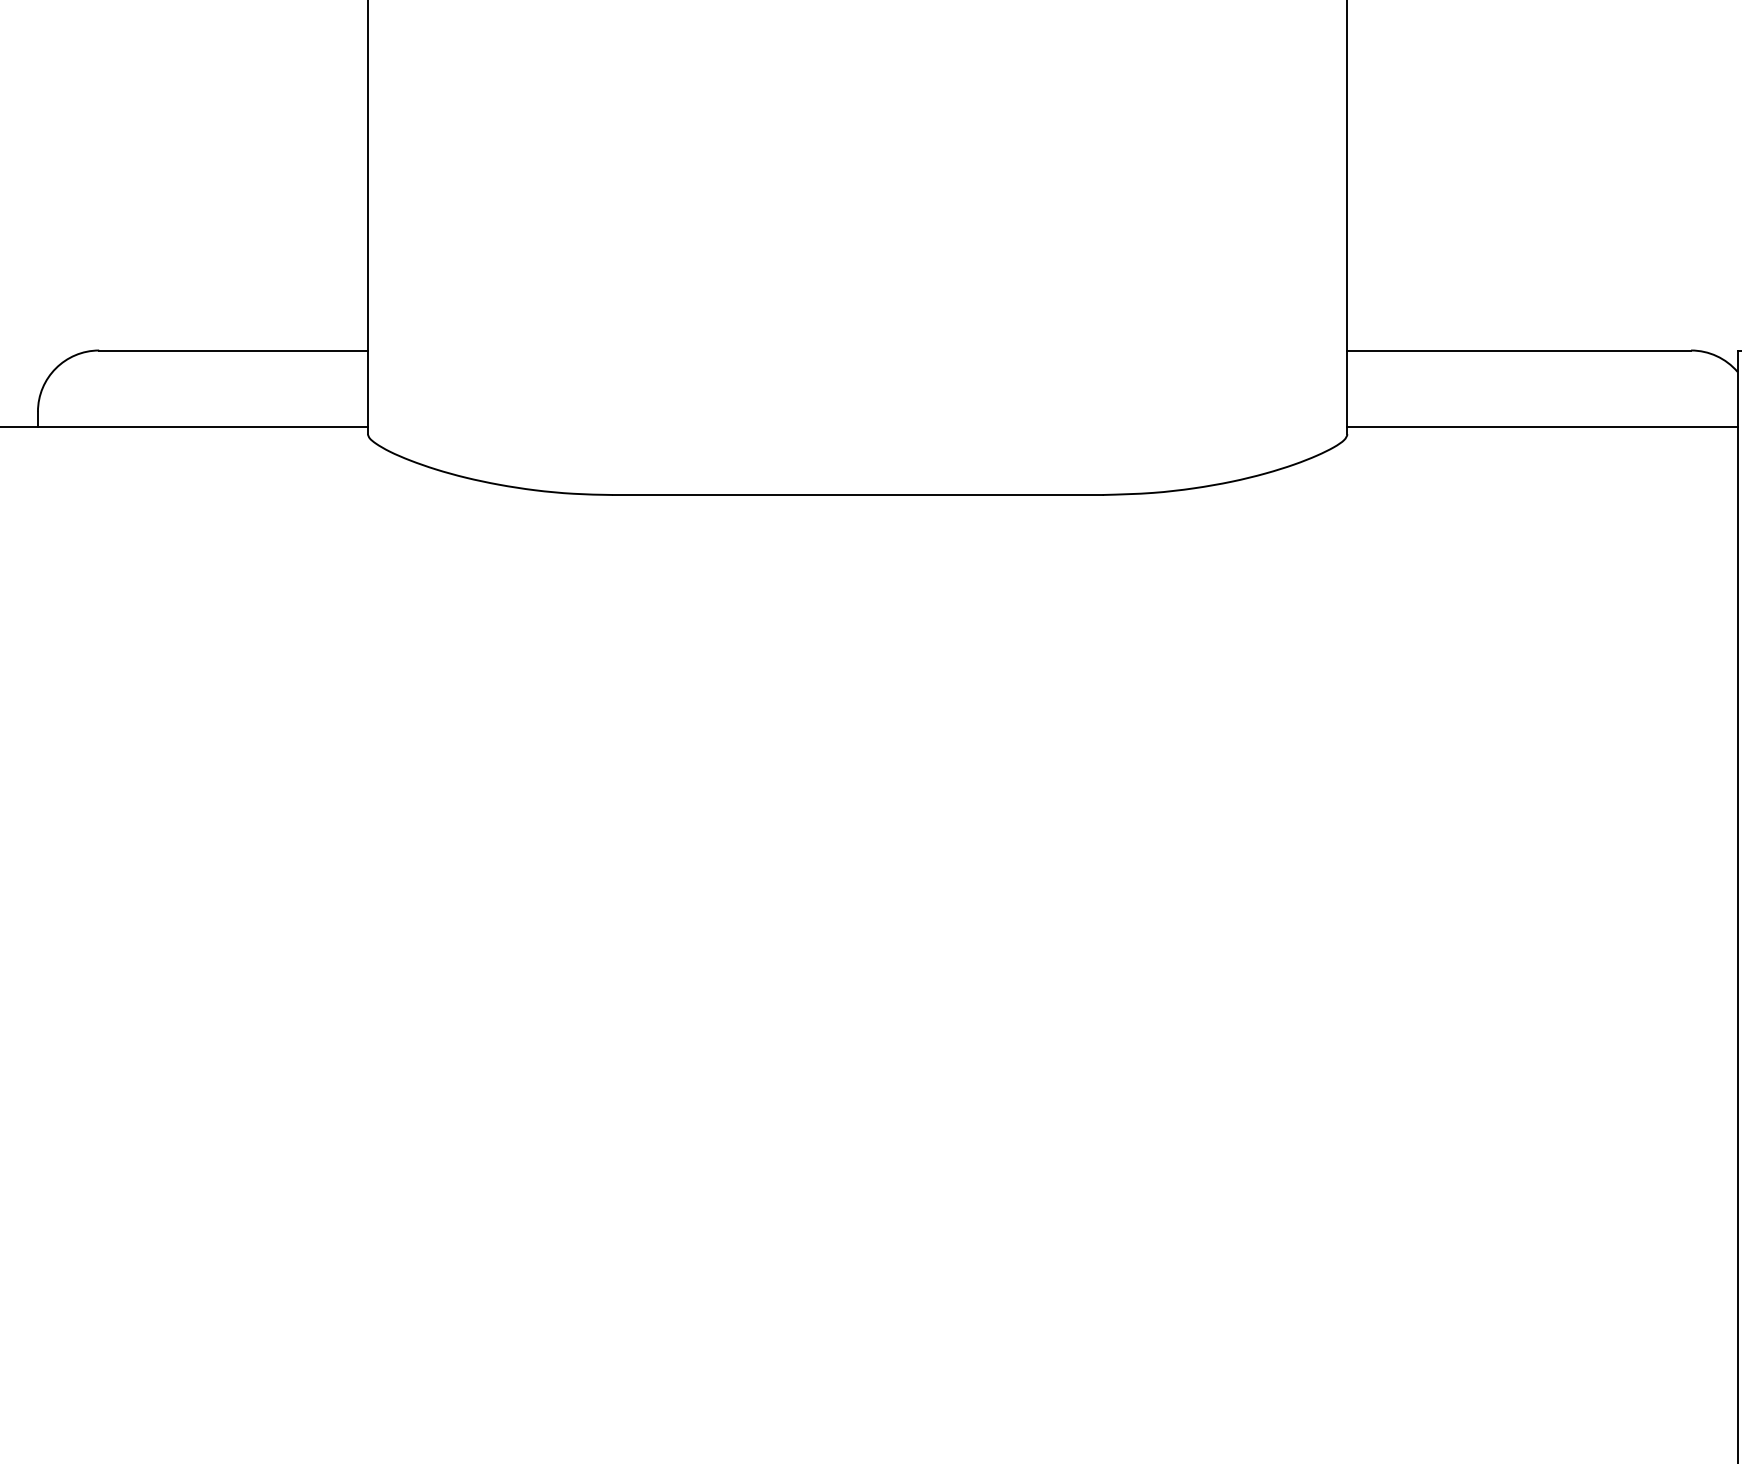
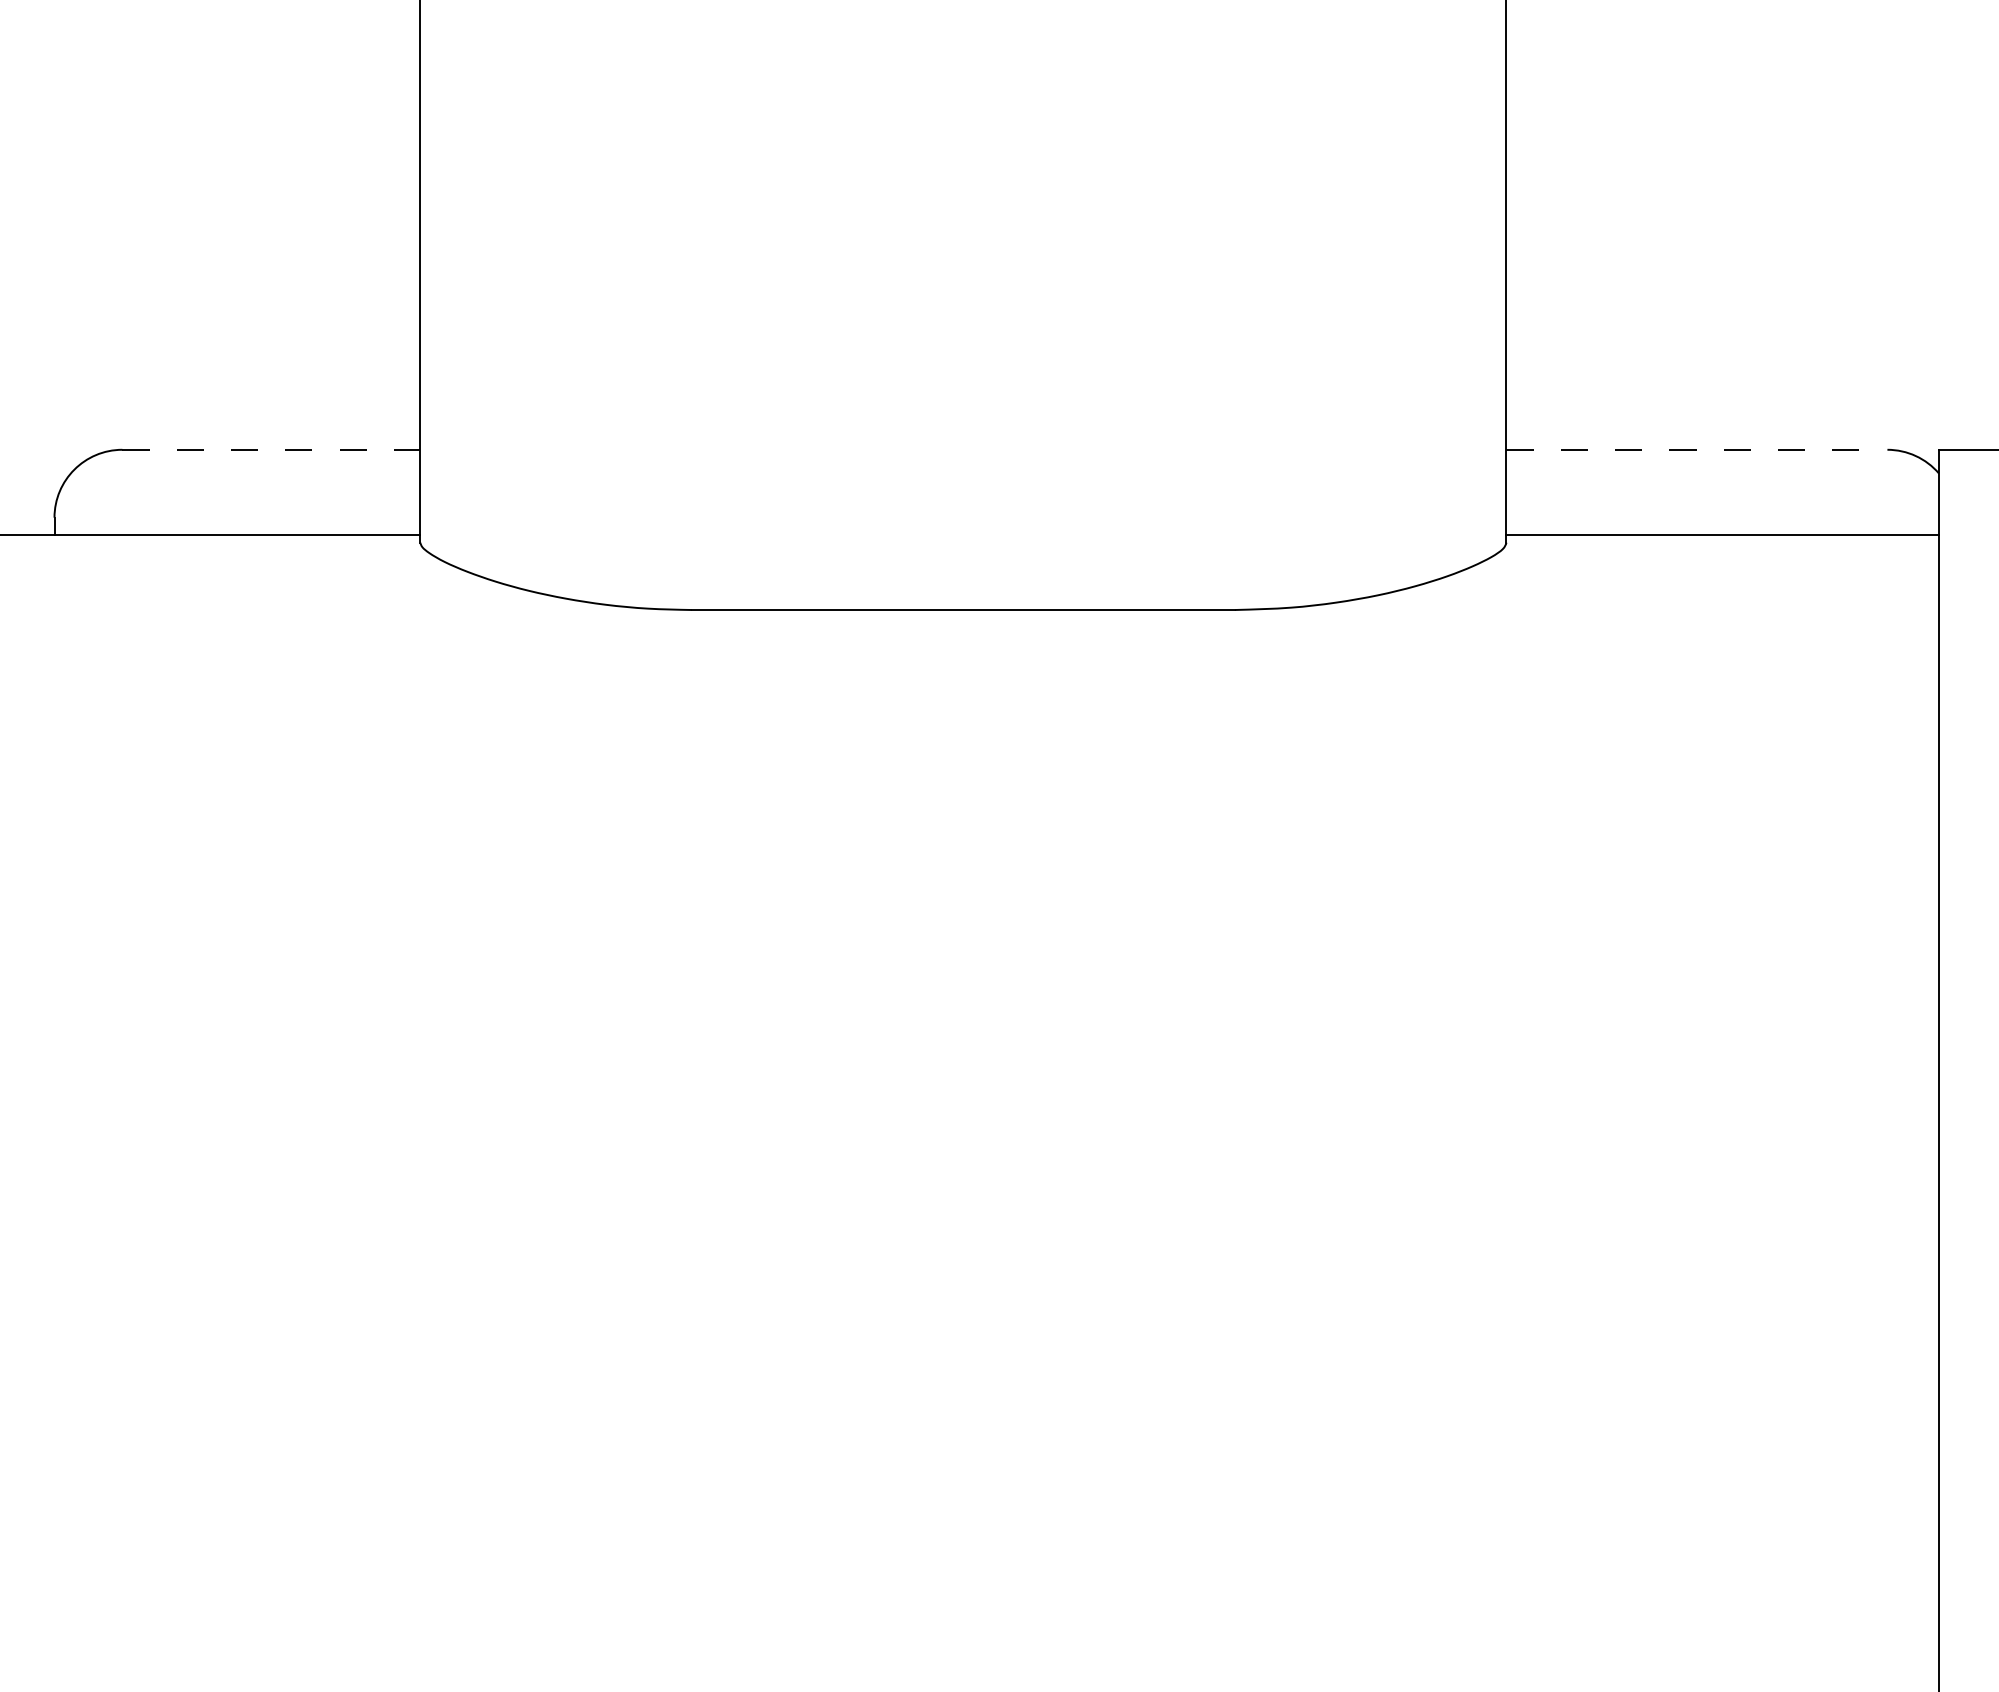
line: (233, 350) -> (271, 449), solid -> dashed
line: (1519, 350) -> (1697, 449), solid -> dashed

